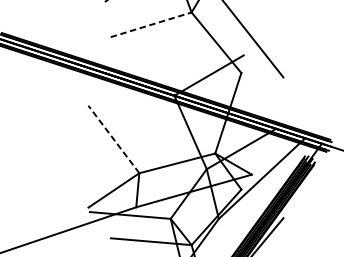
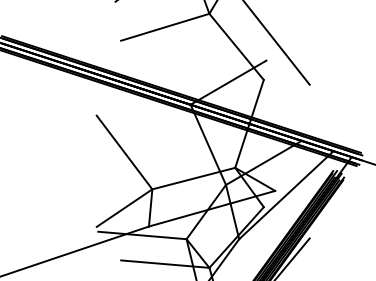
line: (151, 25) -> (165, 27), dashed -> solid
line: (113, 139) -> (124, 152), dashed -> solid

